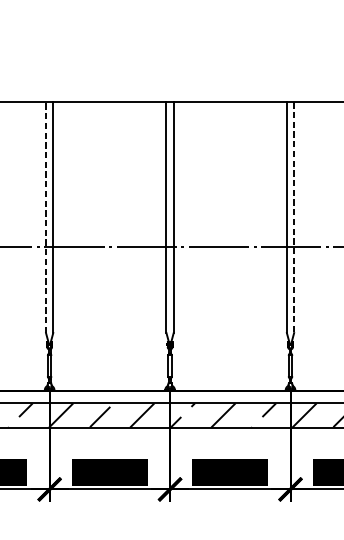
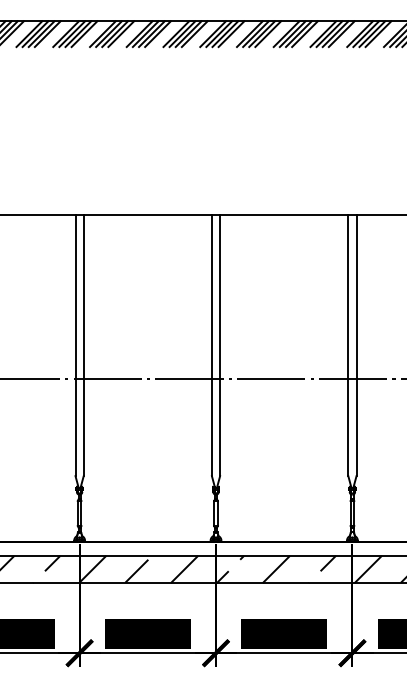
line: (46, 217) -> (75, 345), dashed -> solid
line: (294, 217) -> (356, 345), dashed -> solid

